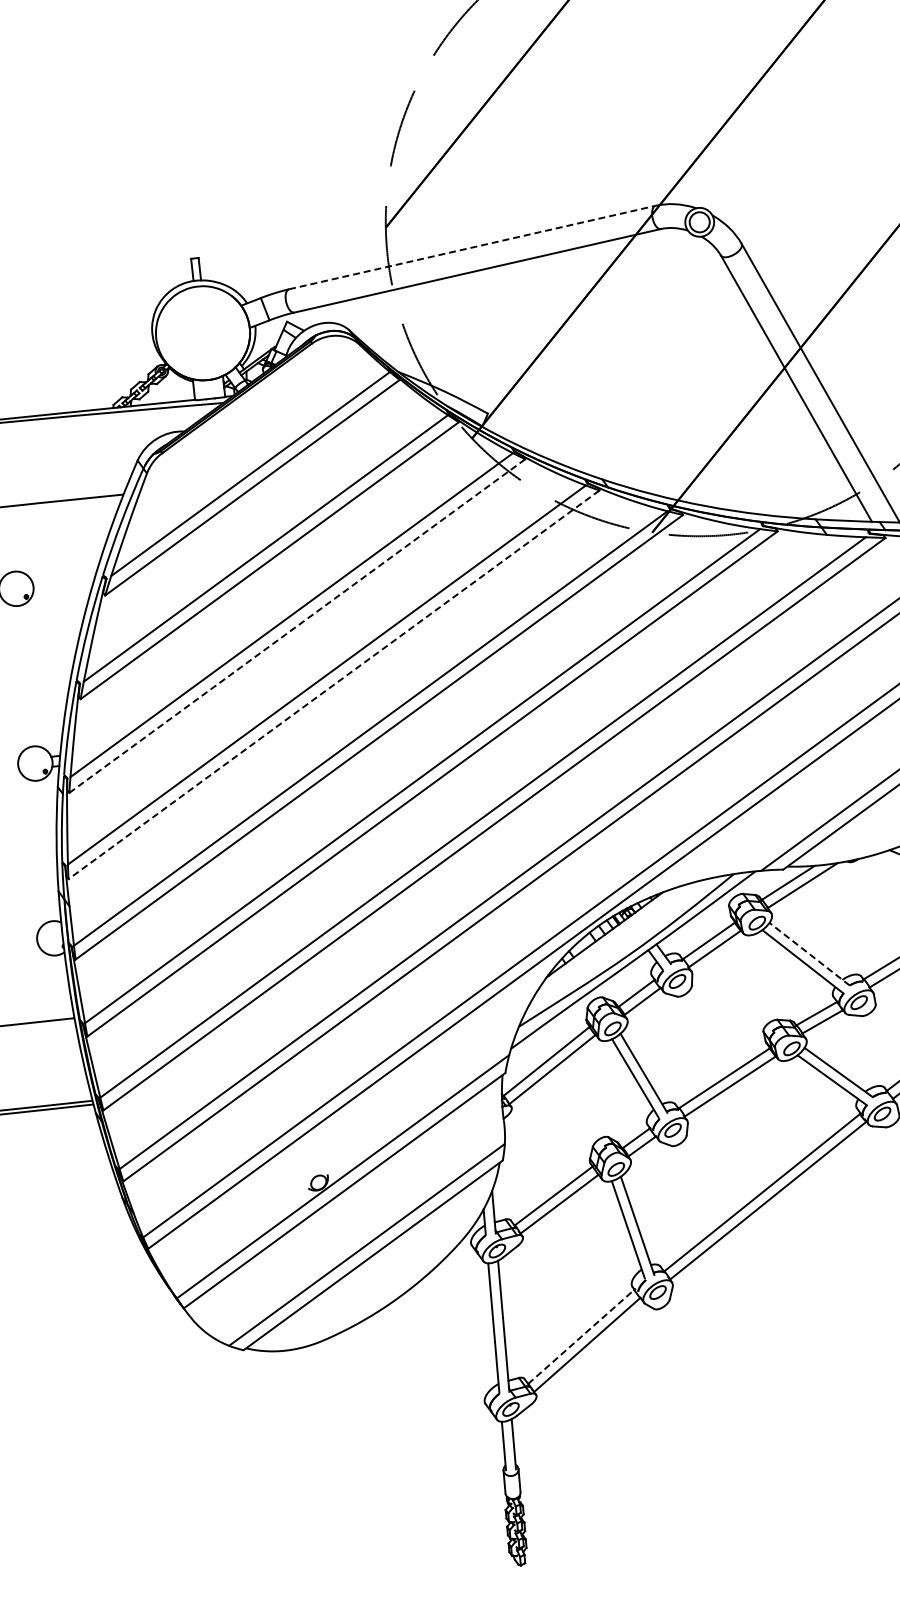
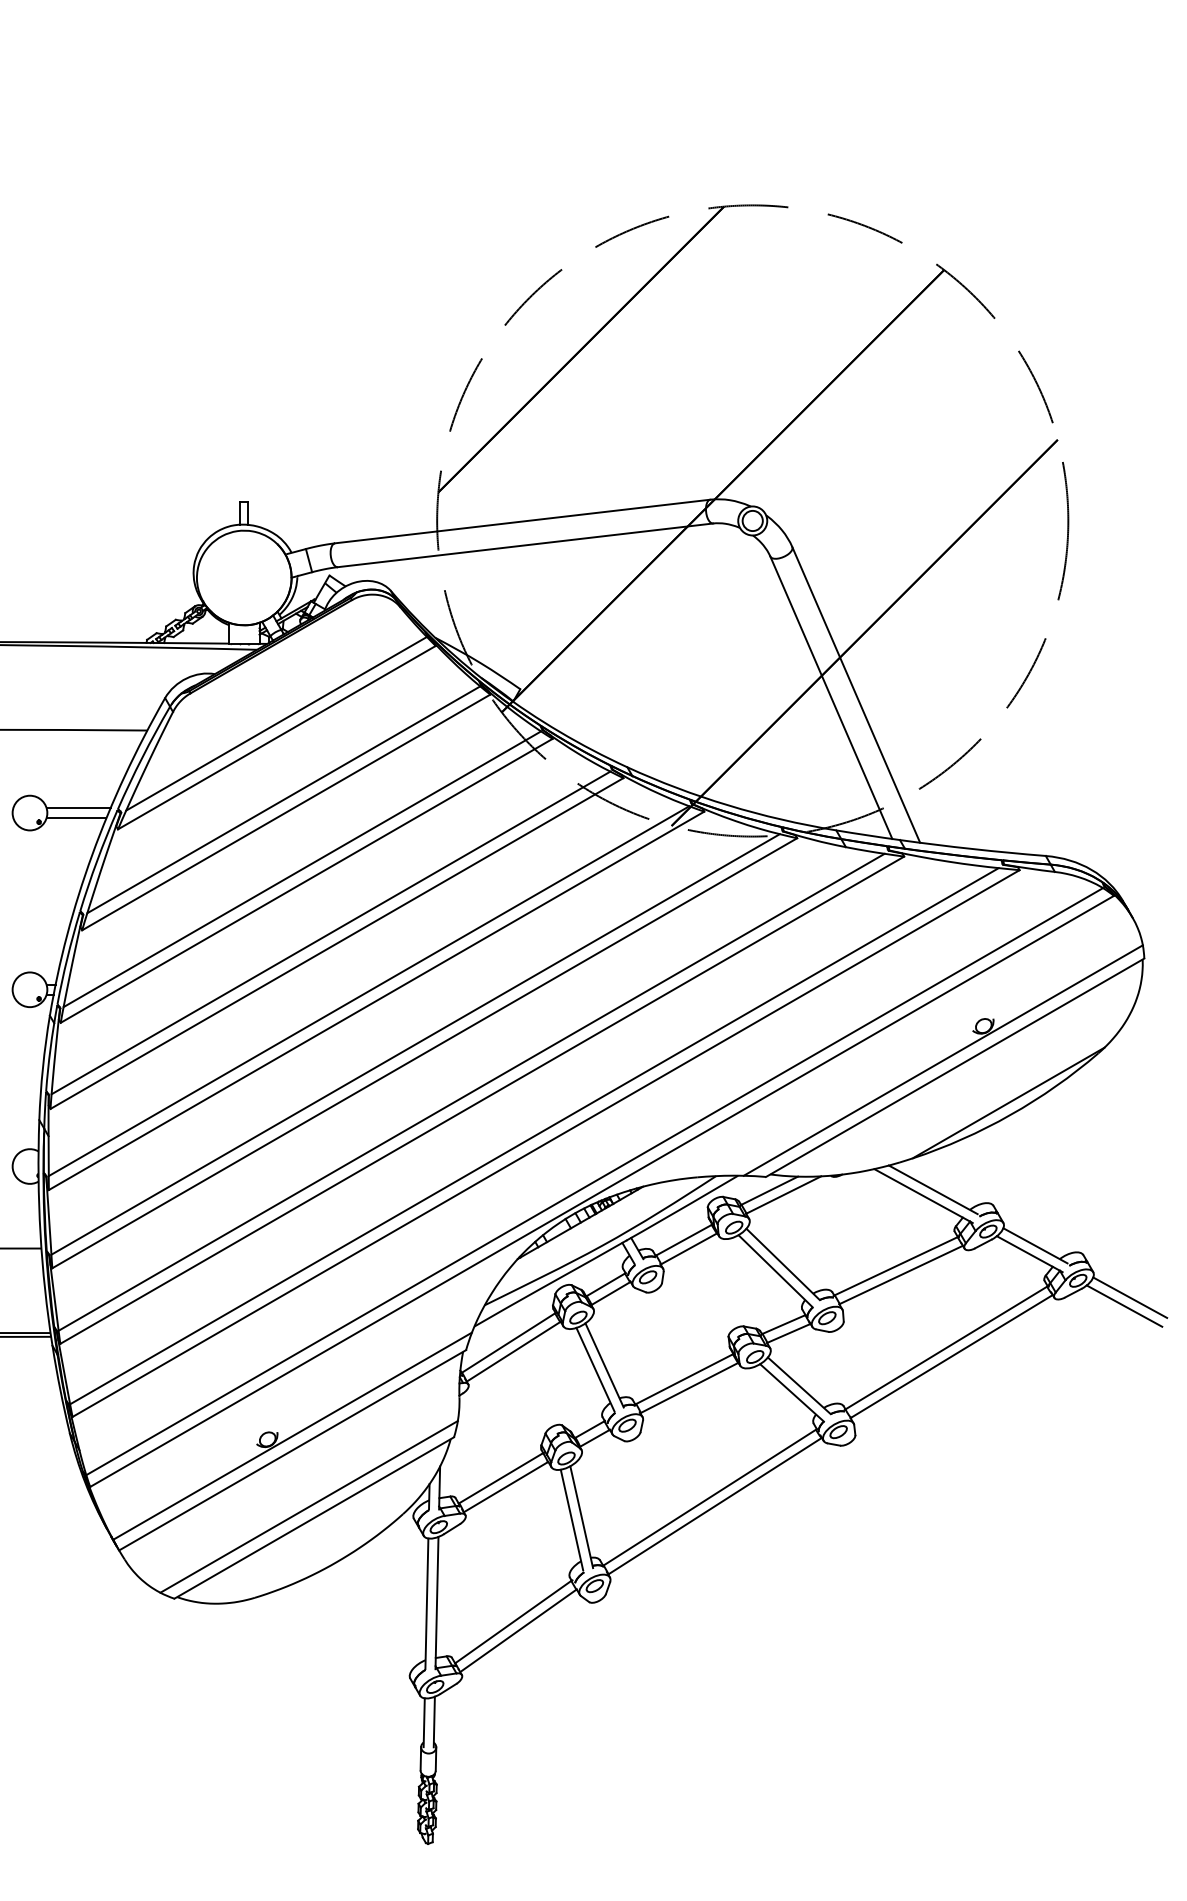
line: (472, 247) -> (522, 521), dashed -> solid
line: (63, 579) -> (78, 808), added
line: (62, 589) -> (76, 818), added
line: (297, 626) -> (306, 881), dashed -> solid
line: (334, 684) -> (337, 943), dashed -> solid
line: (809, 954) -> (782, 1264), dashed -> solid
line: (581, 1336) -> (513, 1621), dashed -> solid

